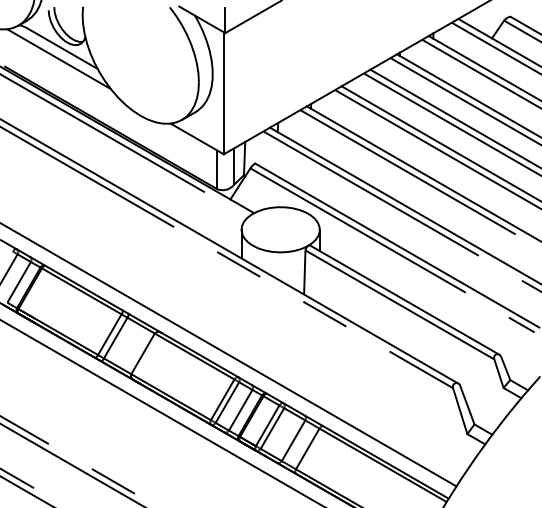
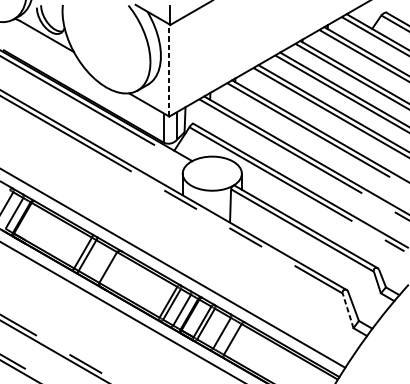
line: (58, 59) -> (44, 44), removed
line: (223, 92) -> (169, 69), solid -> dashed
line: (460, 410) -> (348, 310), solid -> dashed

